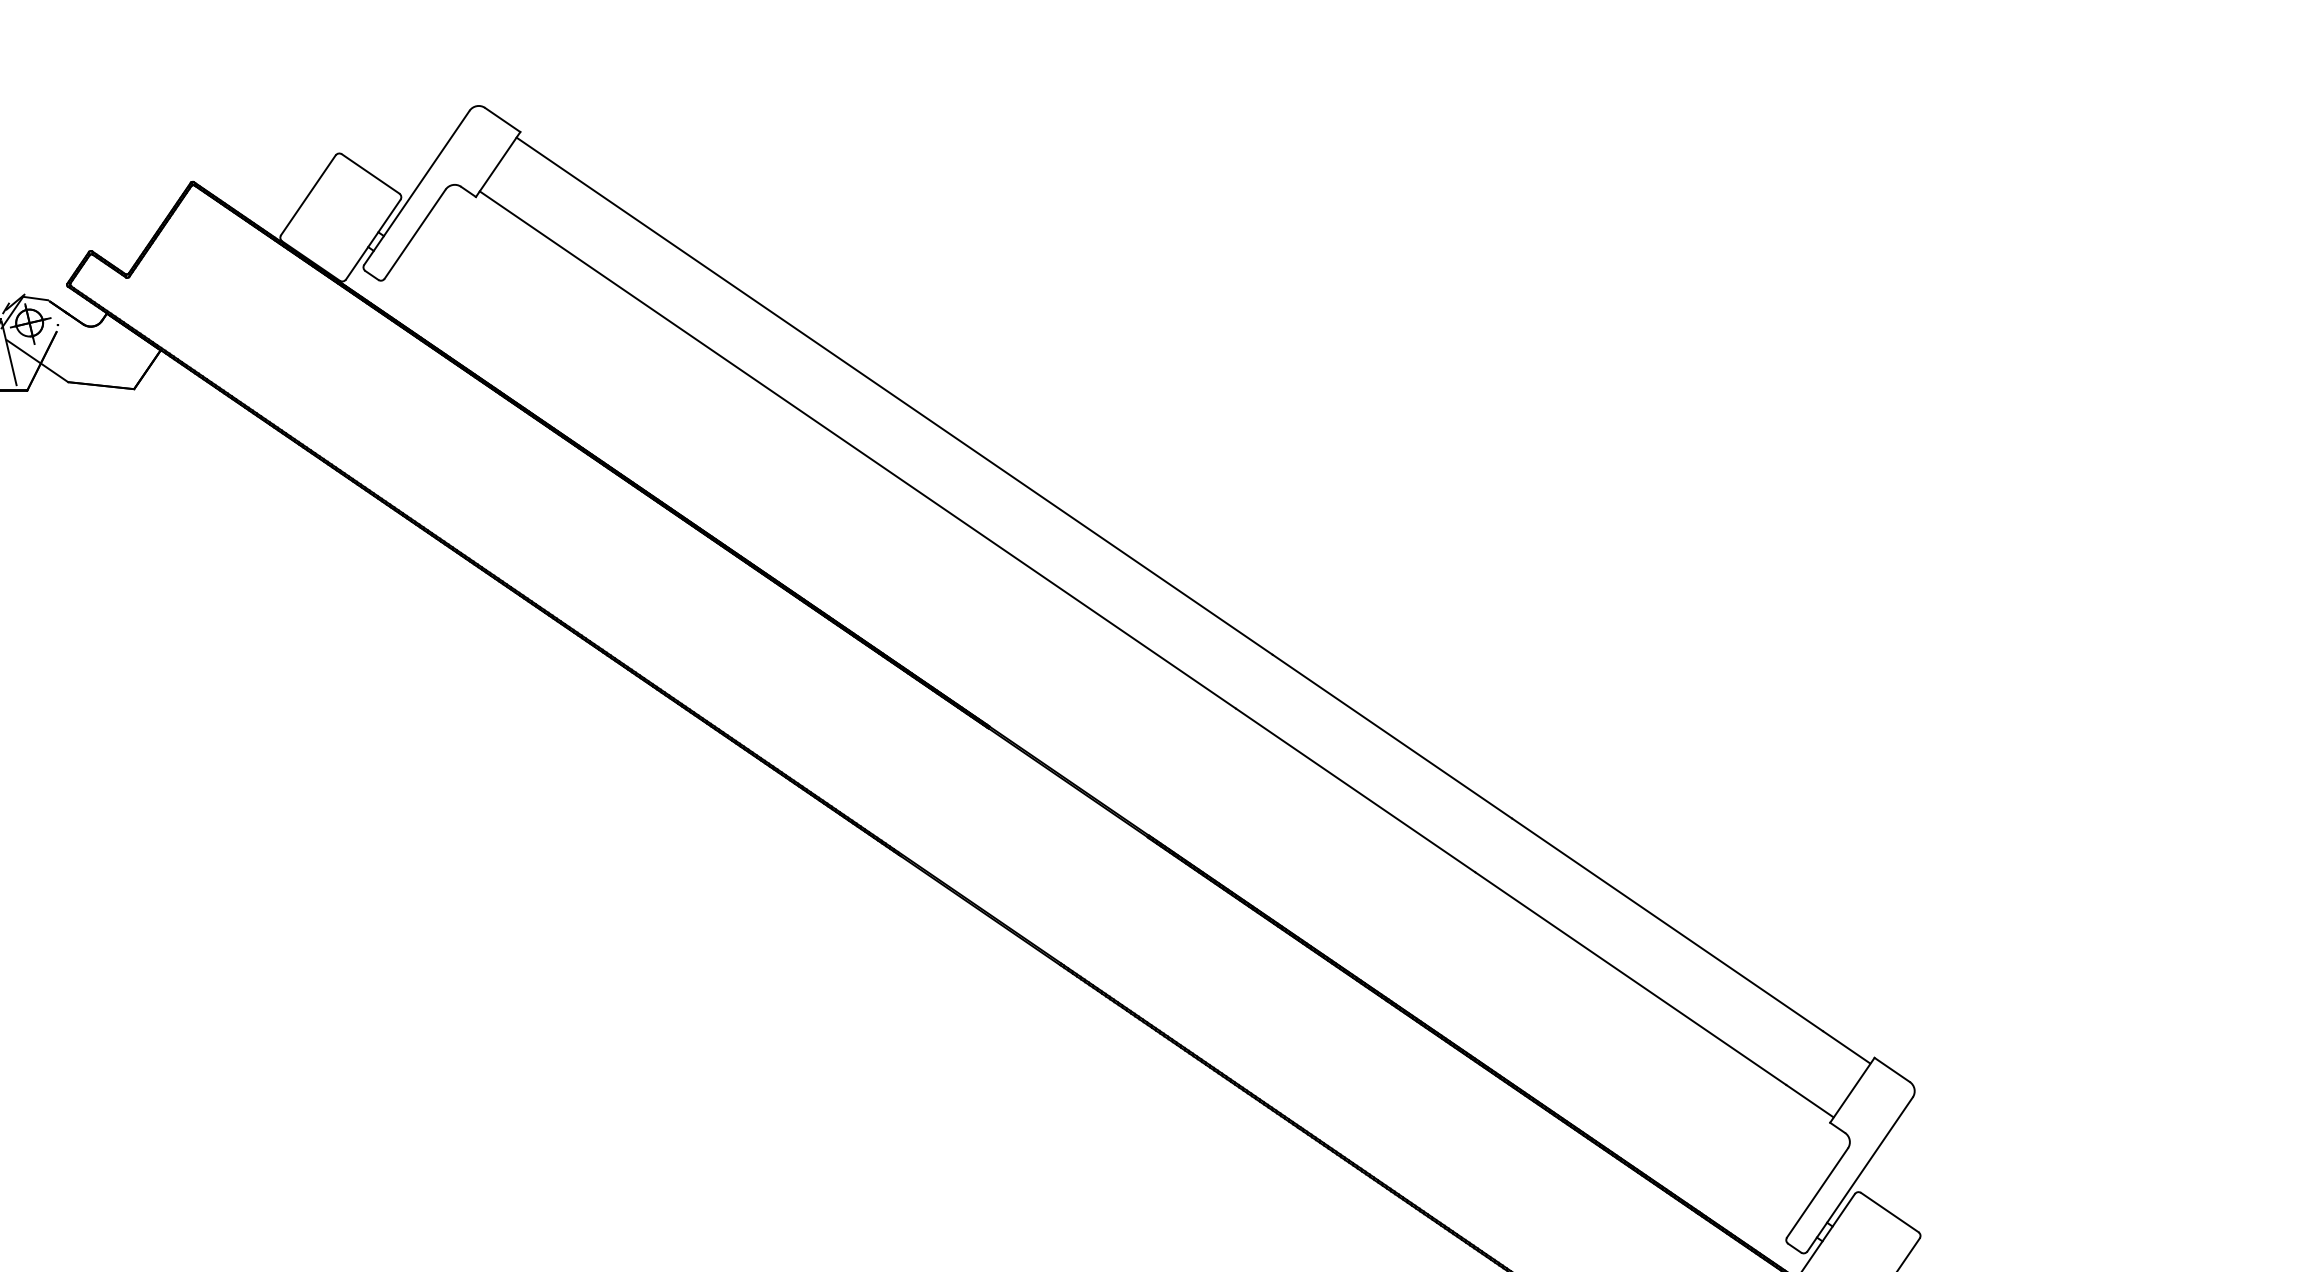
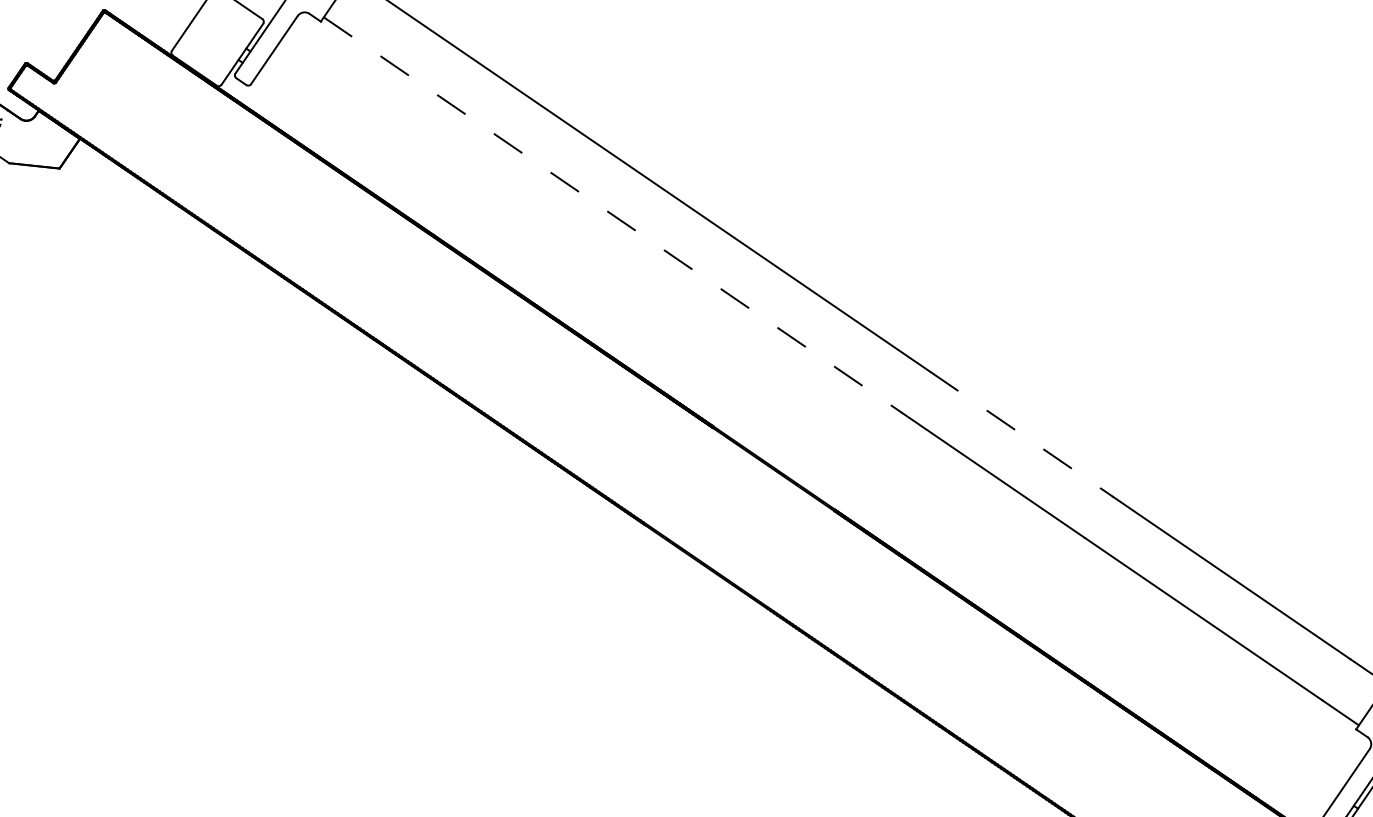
line: (858, 450) -> (613, 215), solid -> dashed
line: (1392, 736) -> (1021, 434), solid -> dashed

